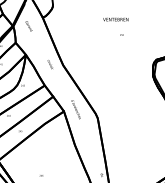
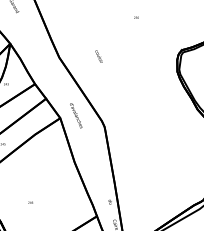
text: (49, 64) -> (97, 56), moved

